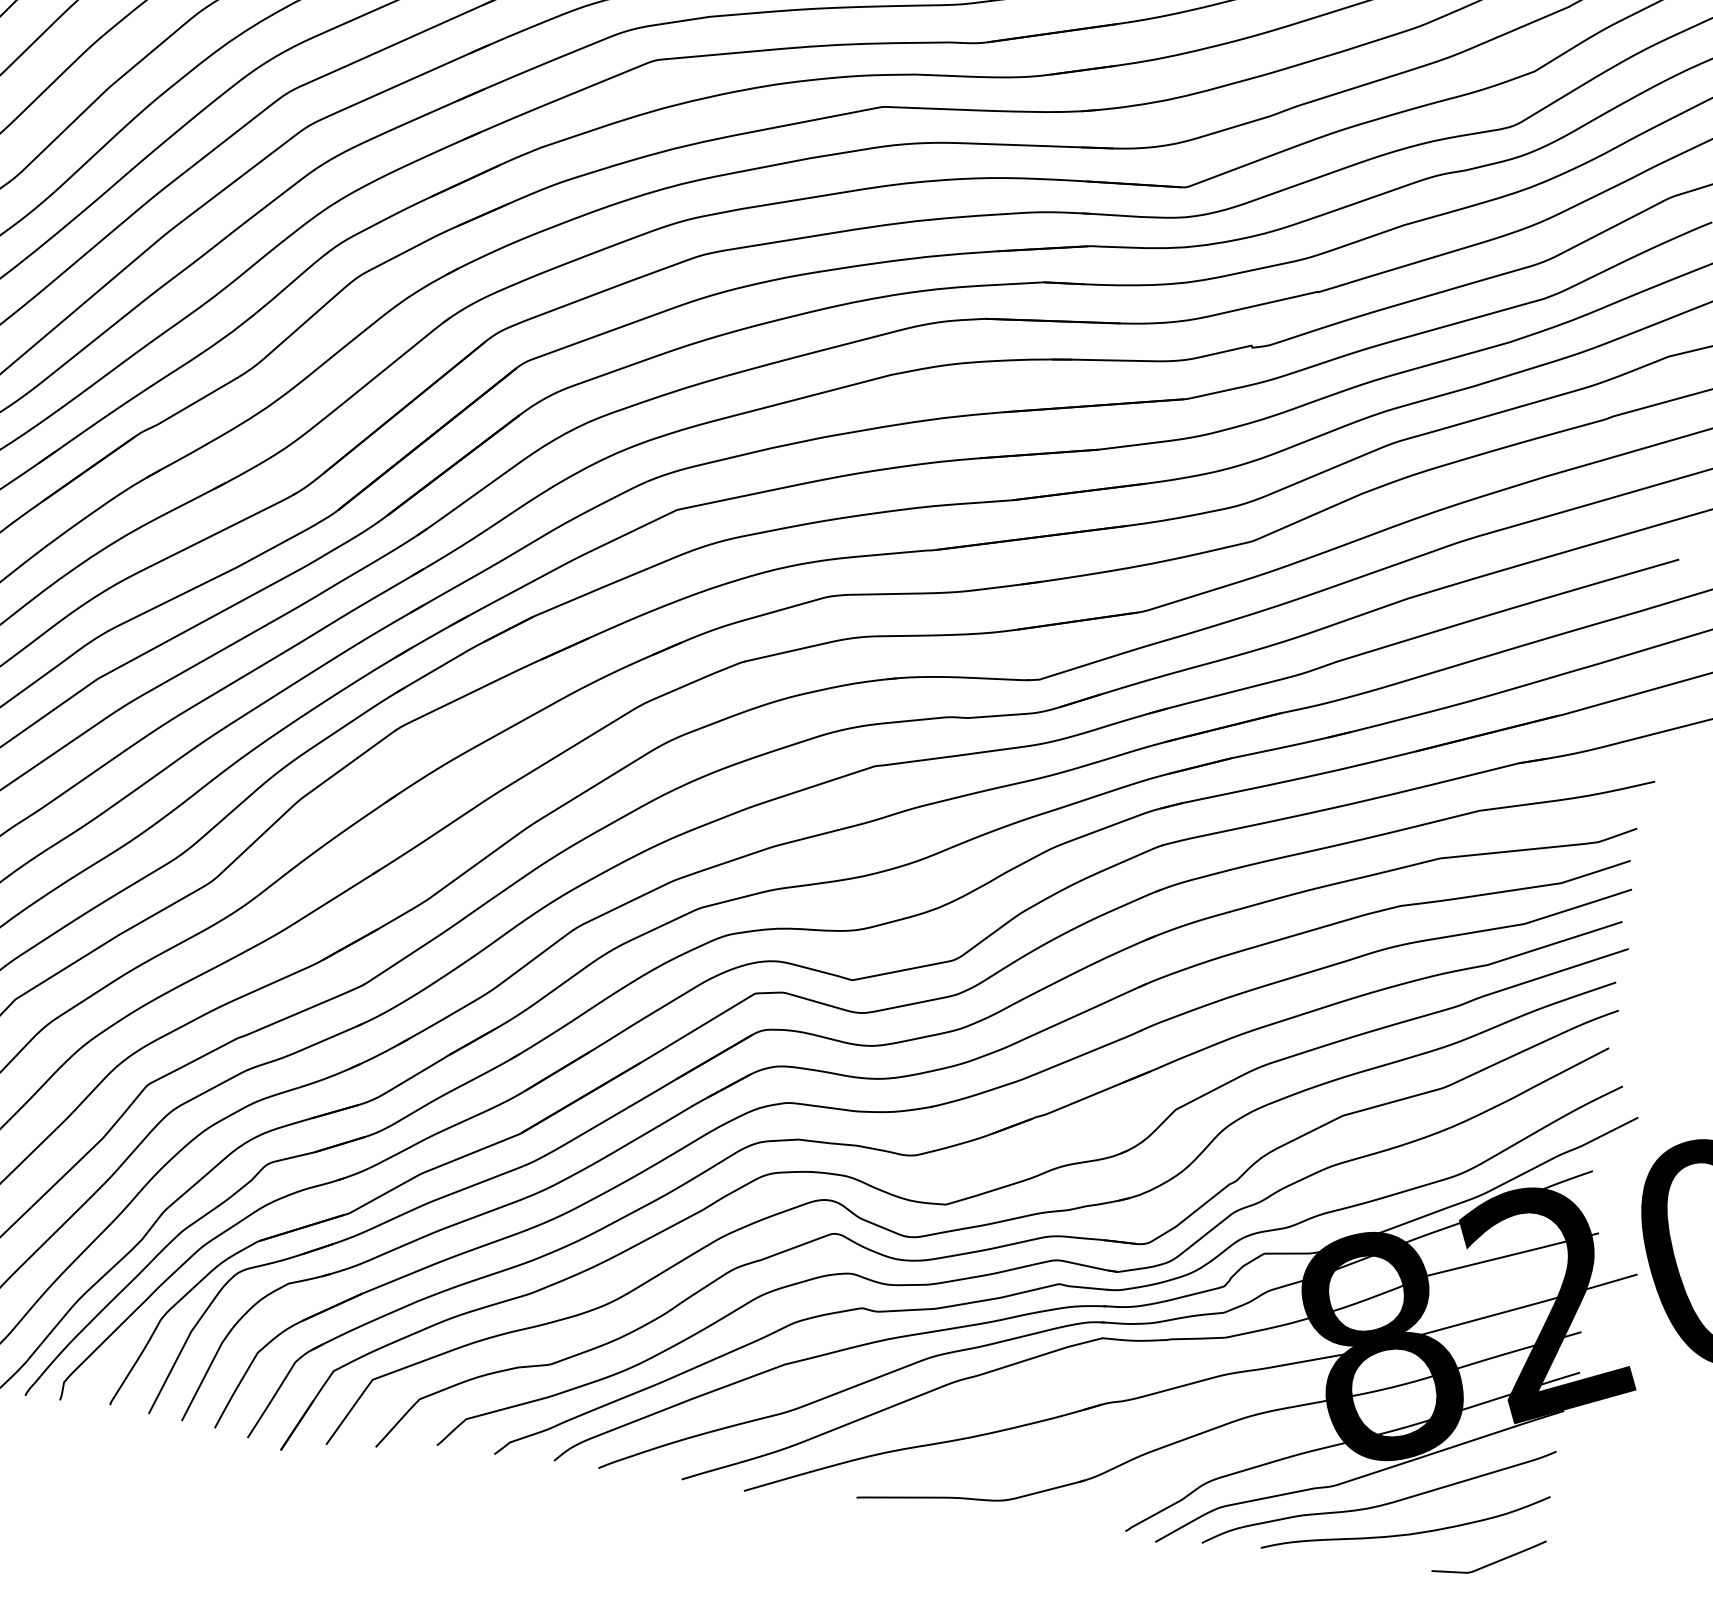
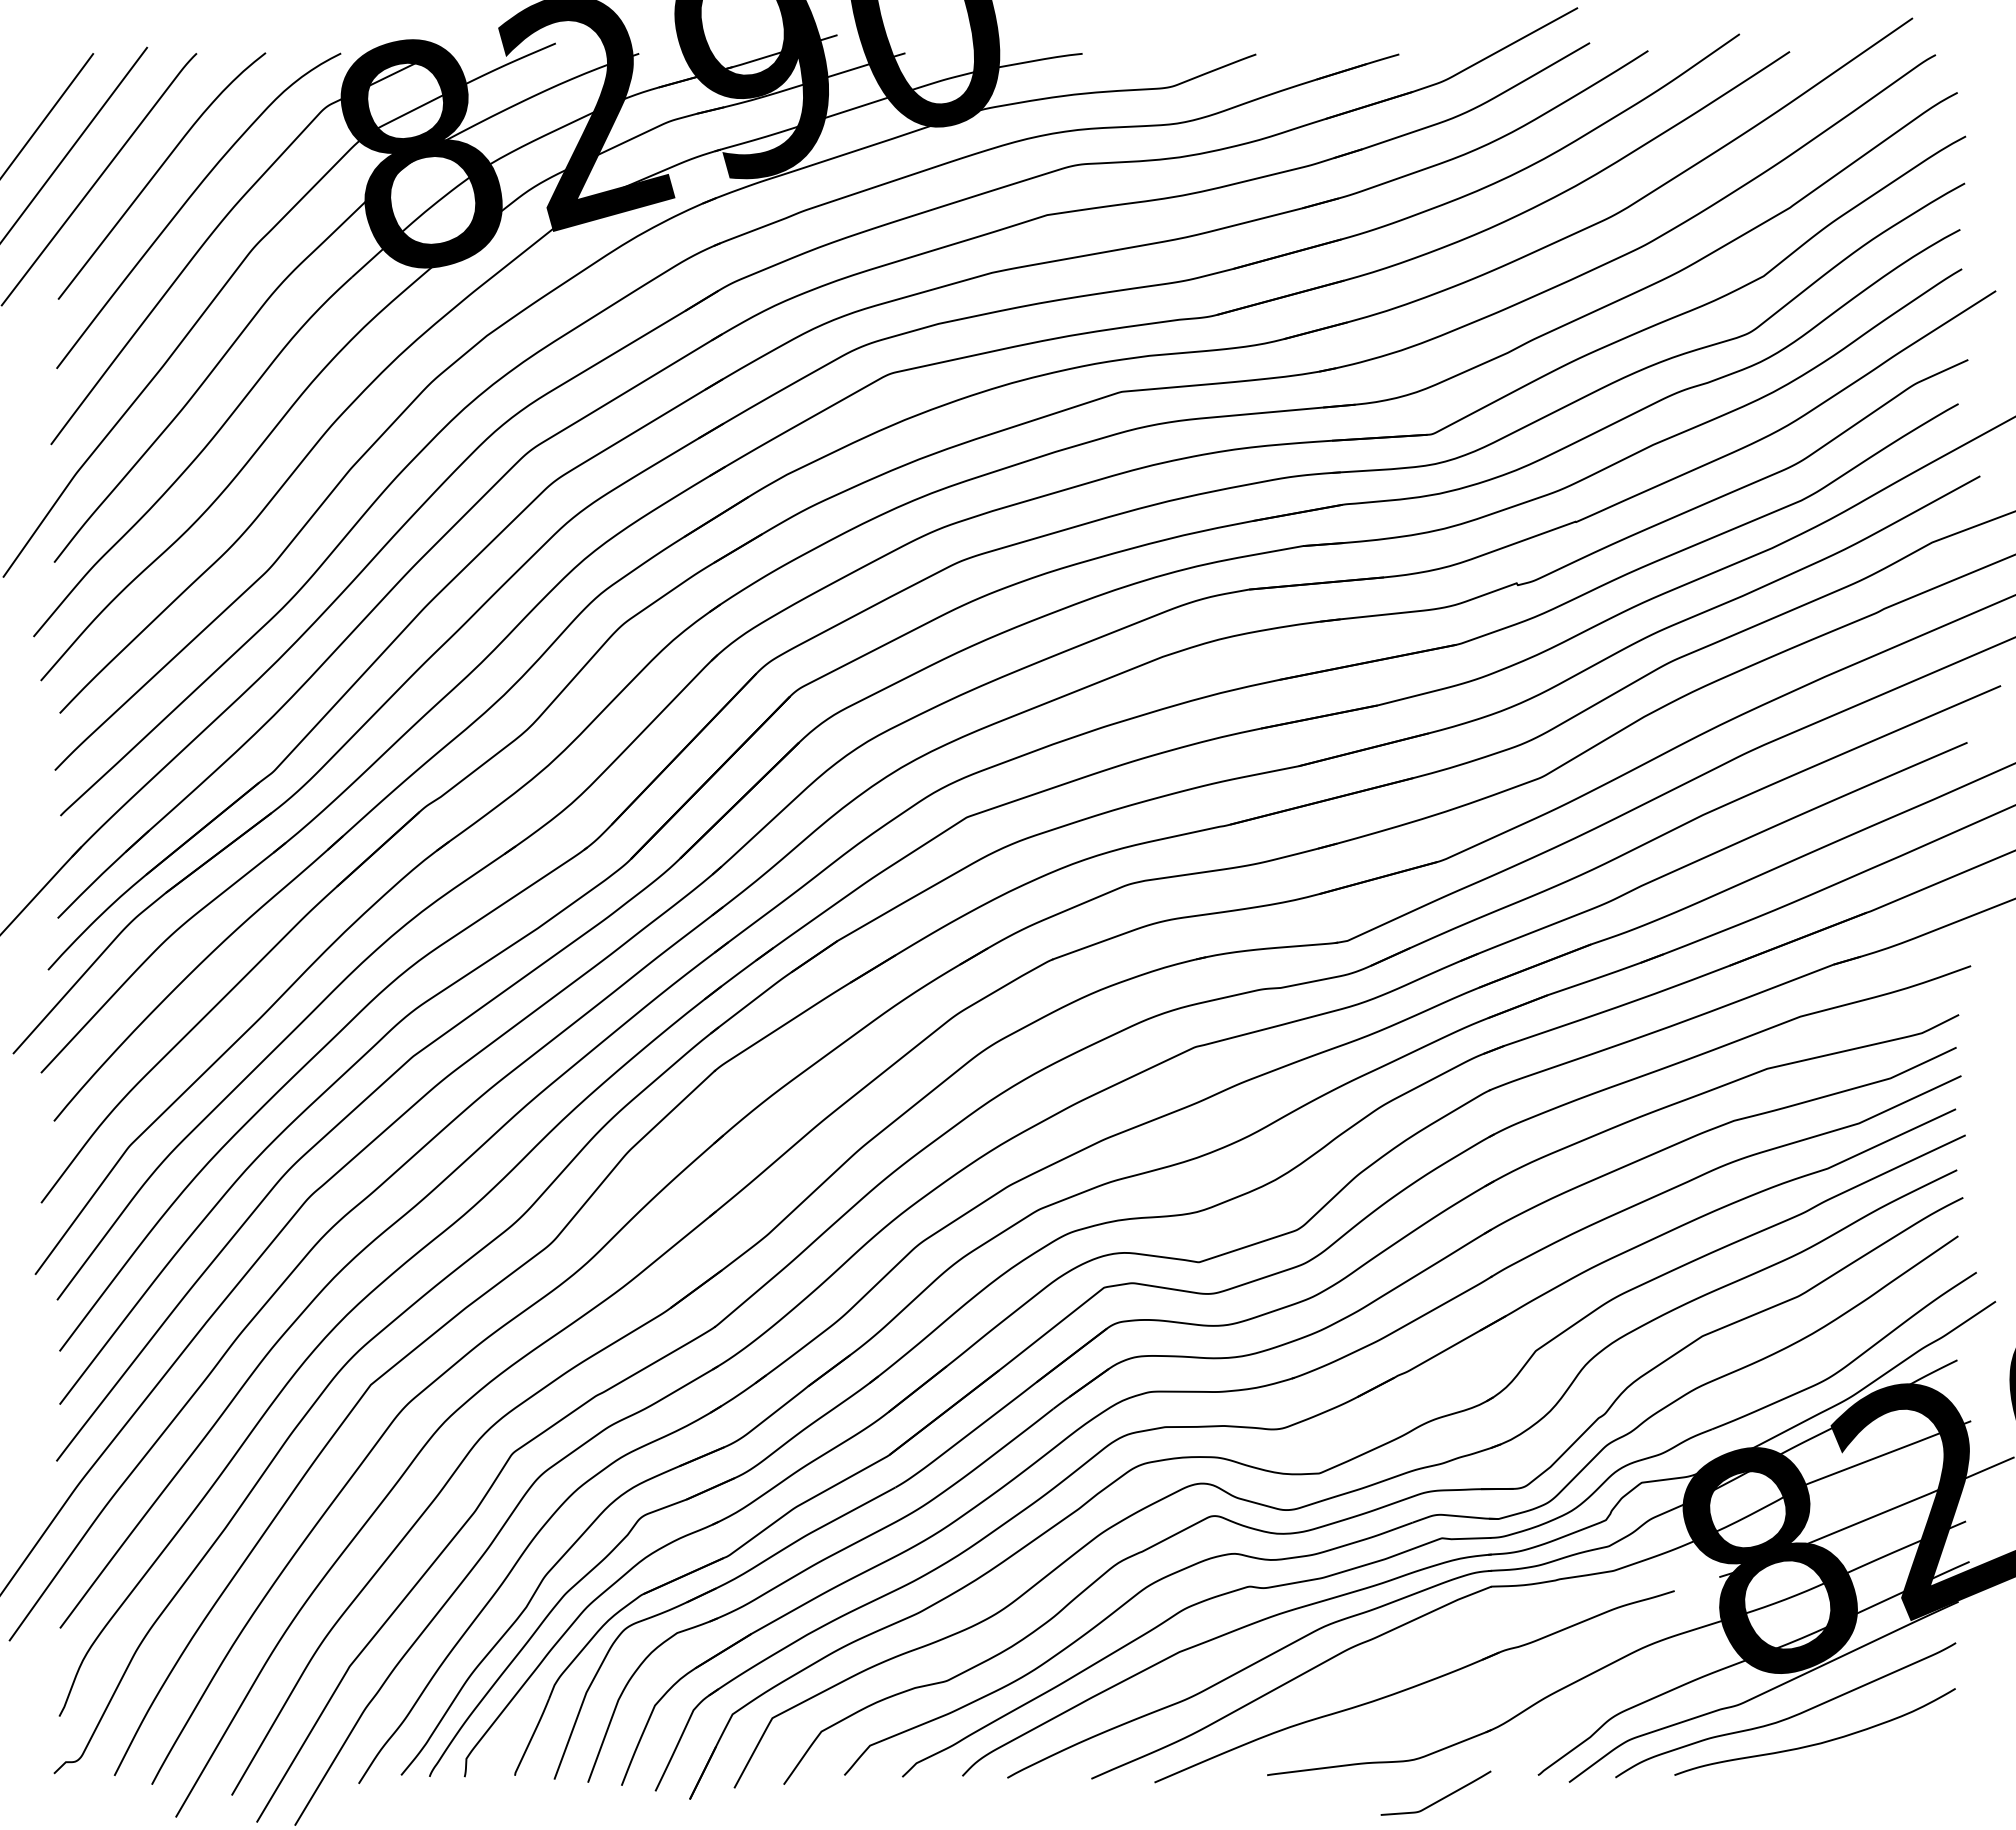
line: (1306, 1361) -> (1696, 1584), removed
curve: (1491, 1562) -> (1439, 1799), moved

